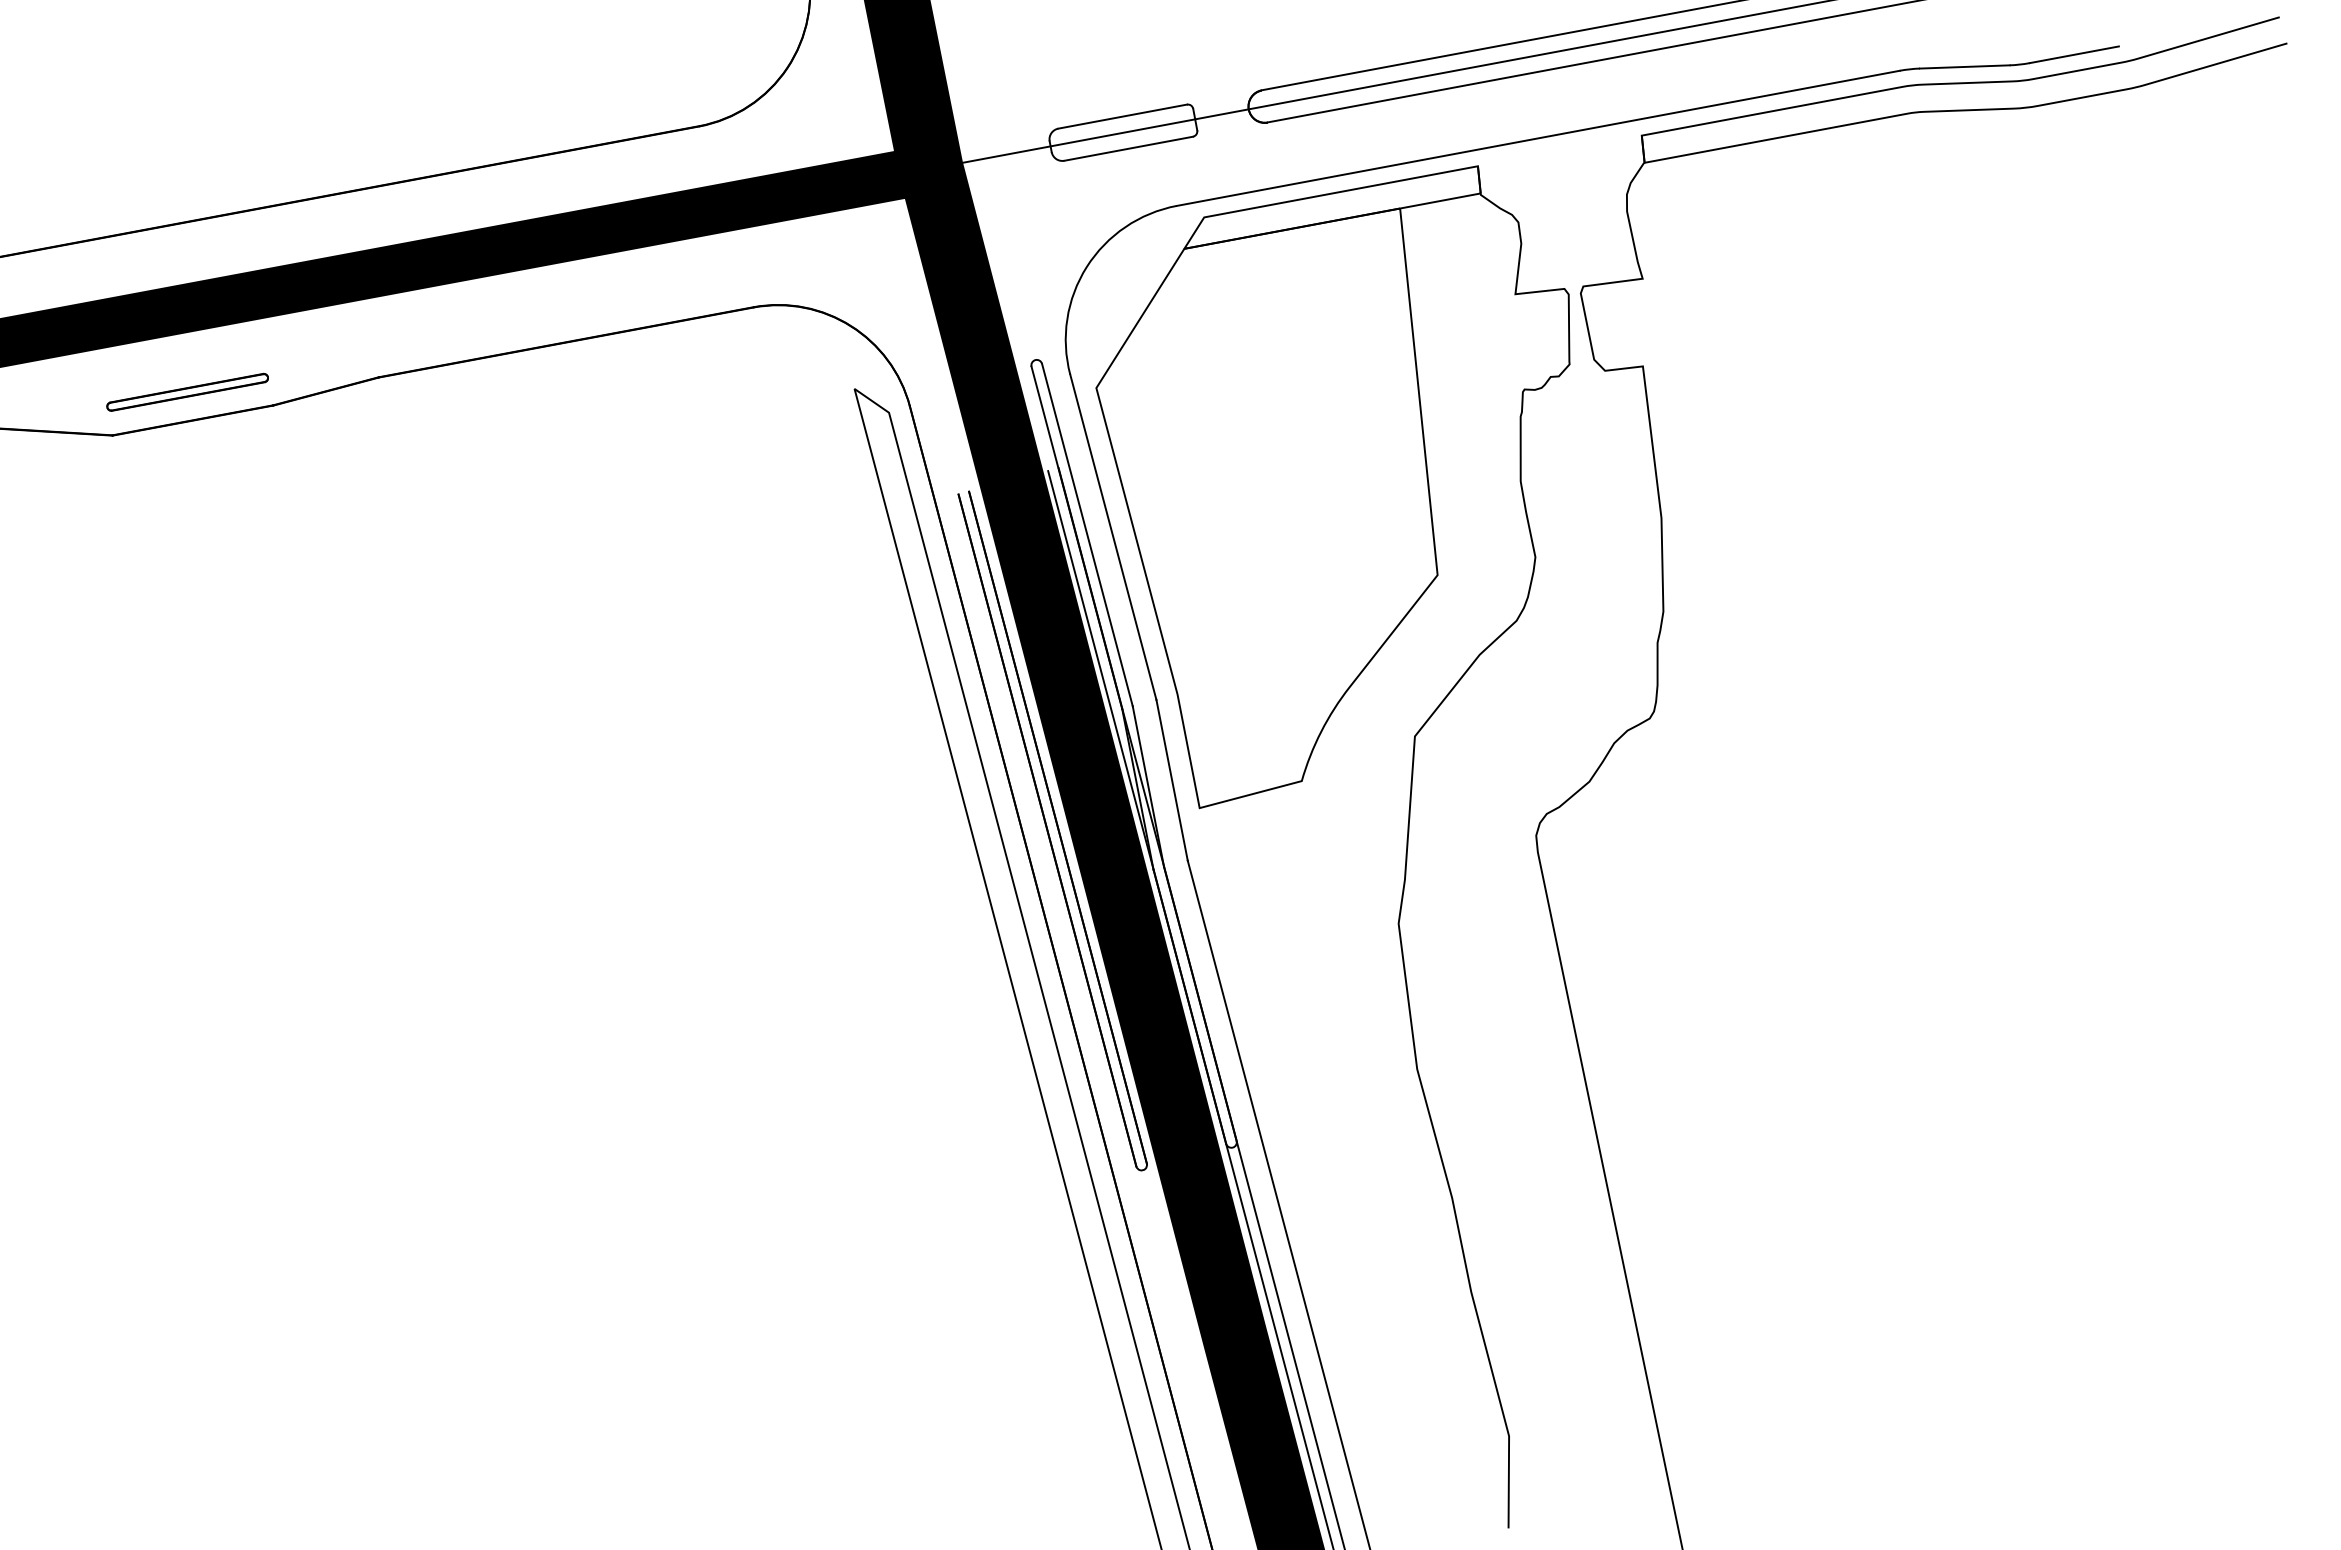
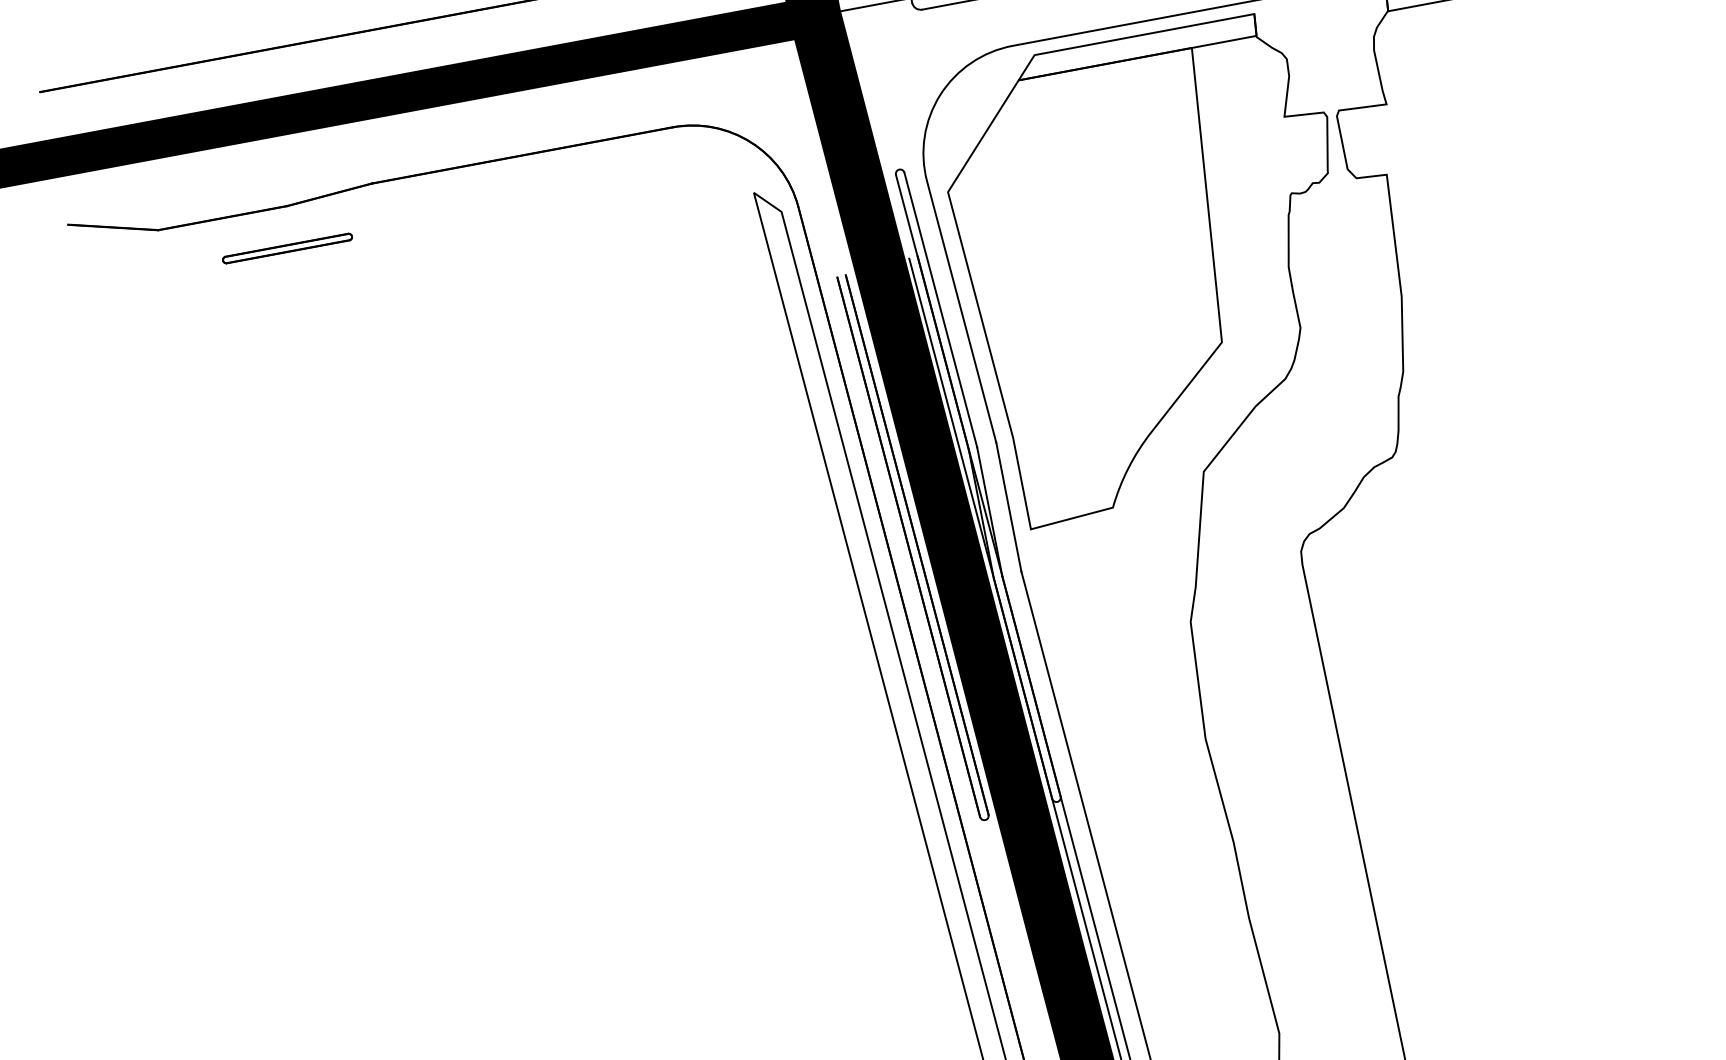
part: (187, 391) -> (287, 247), moved

